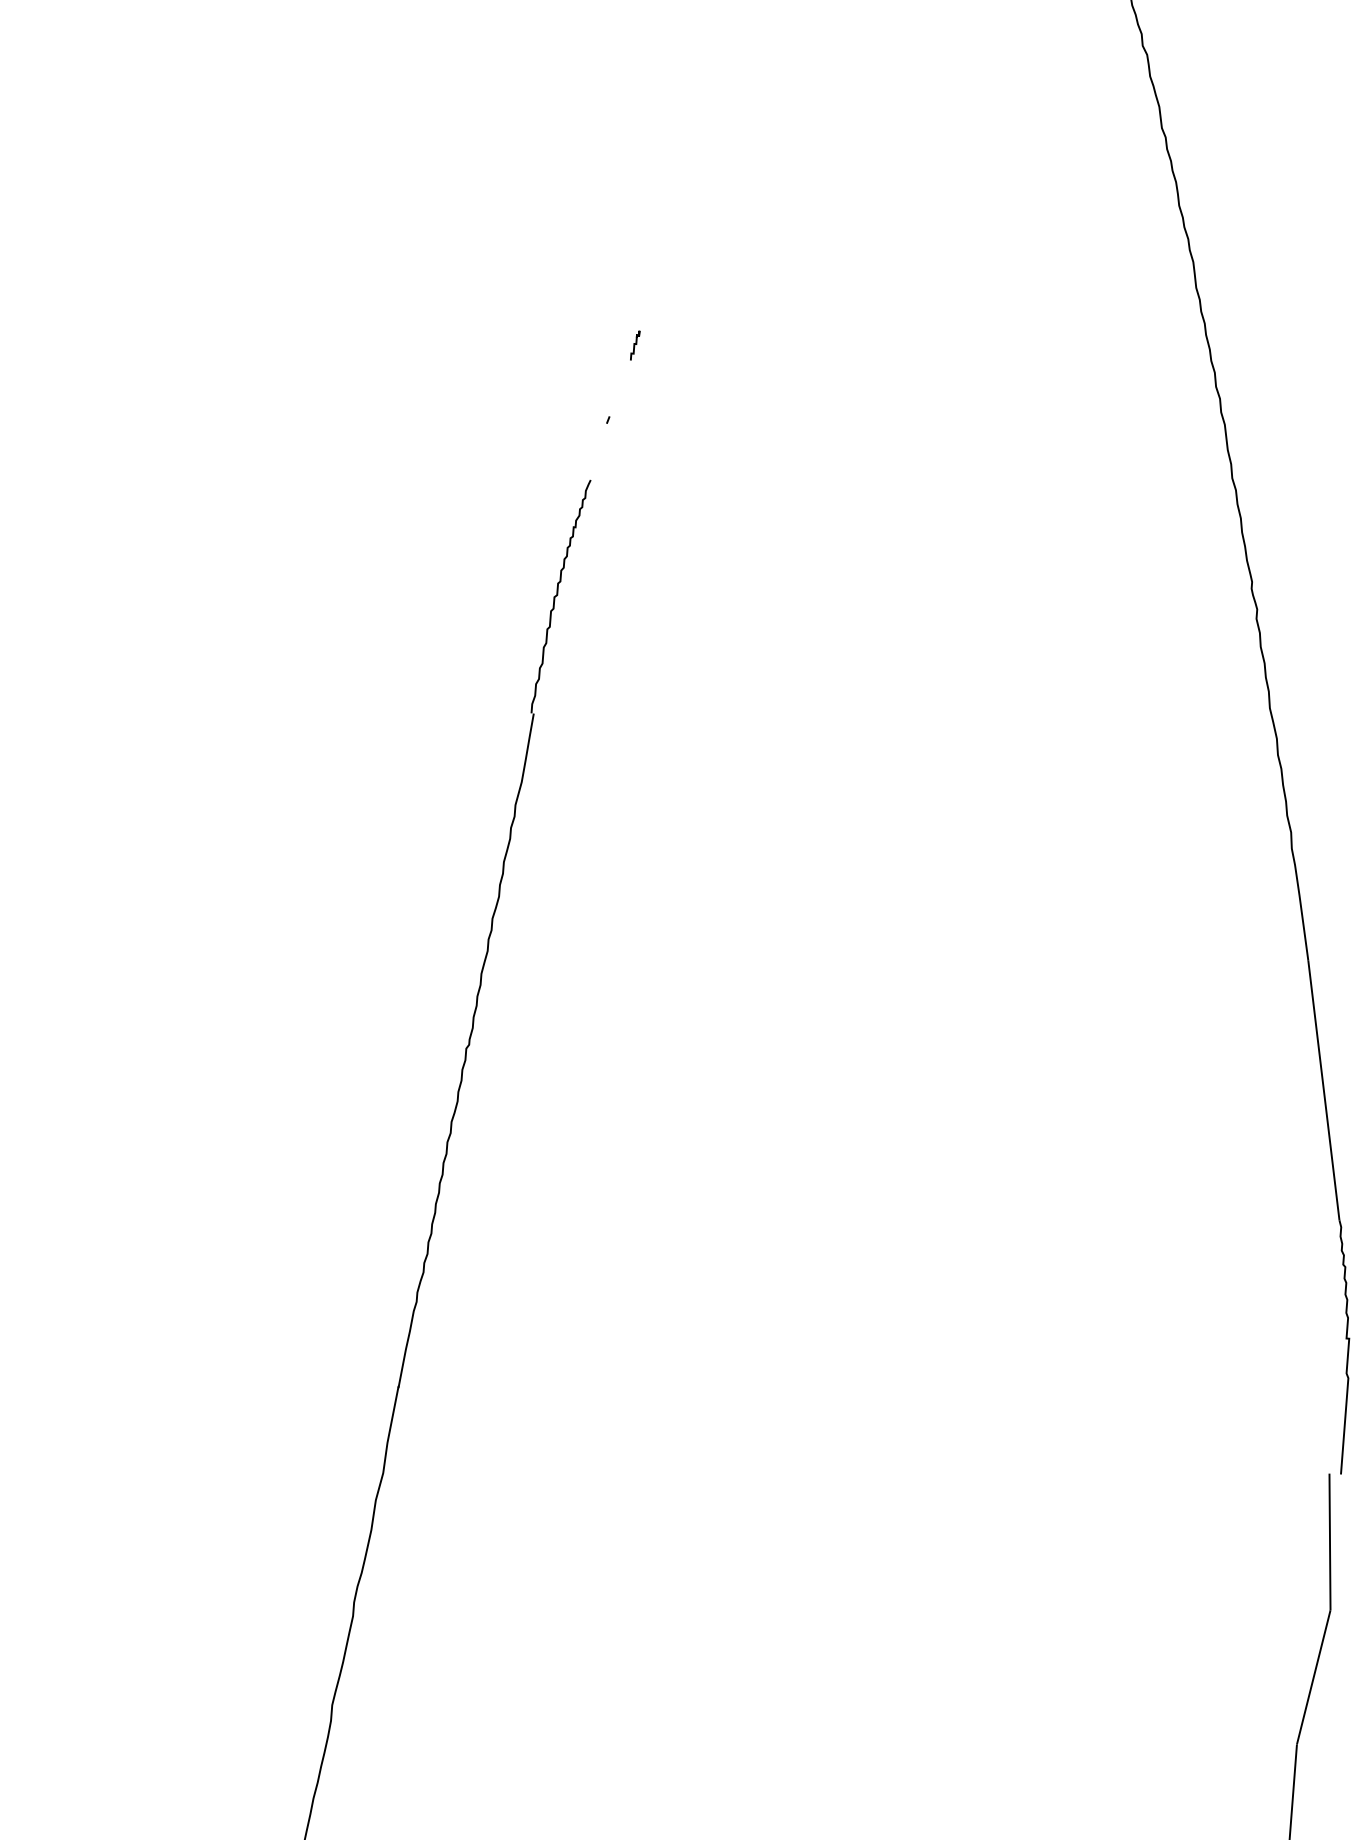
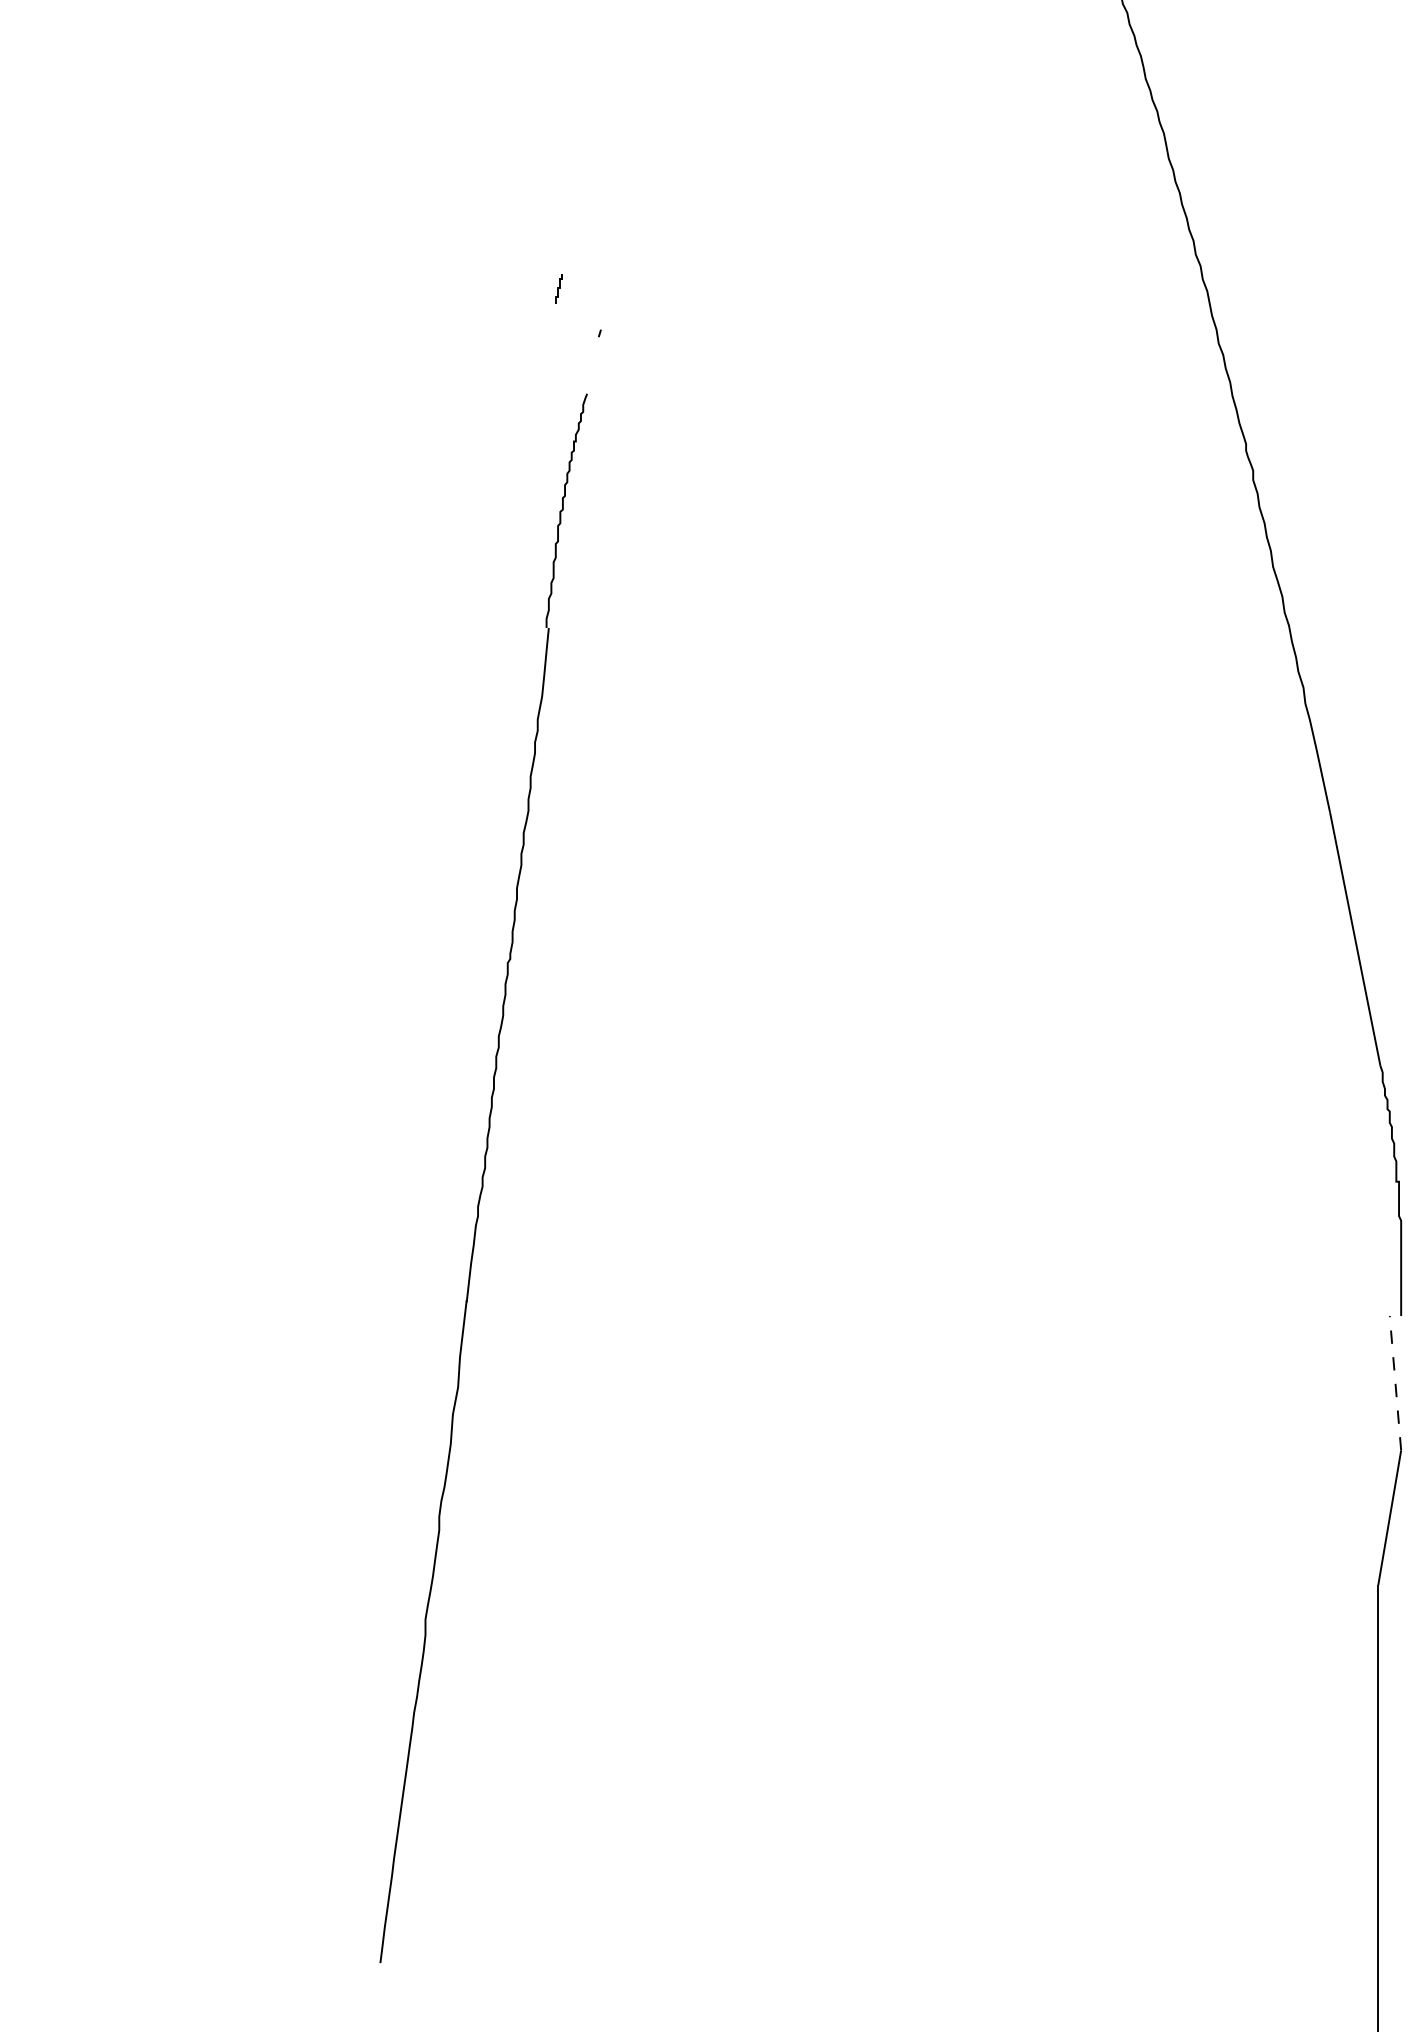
curve: (634, 345) -> (558, 288), moved
line: (1330, 1541) -> (1395, 1382), solid -> dashed

